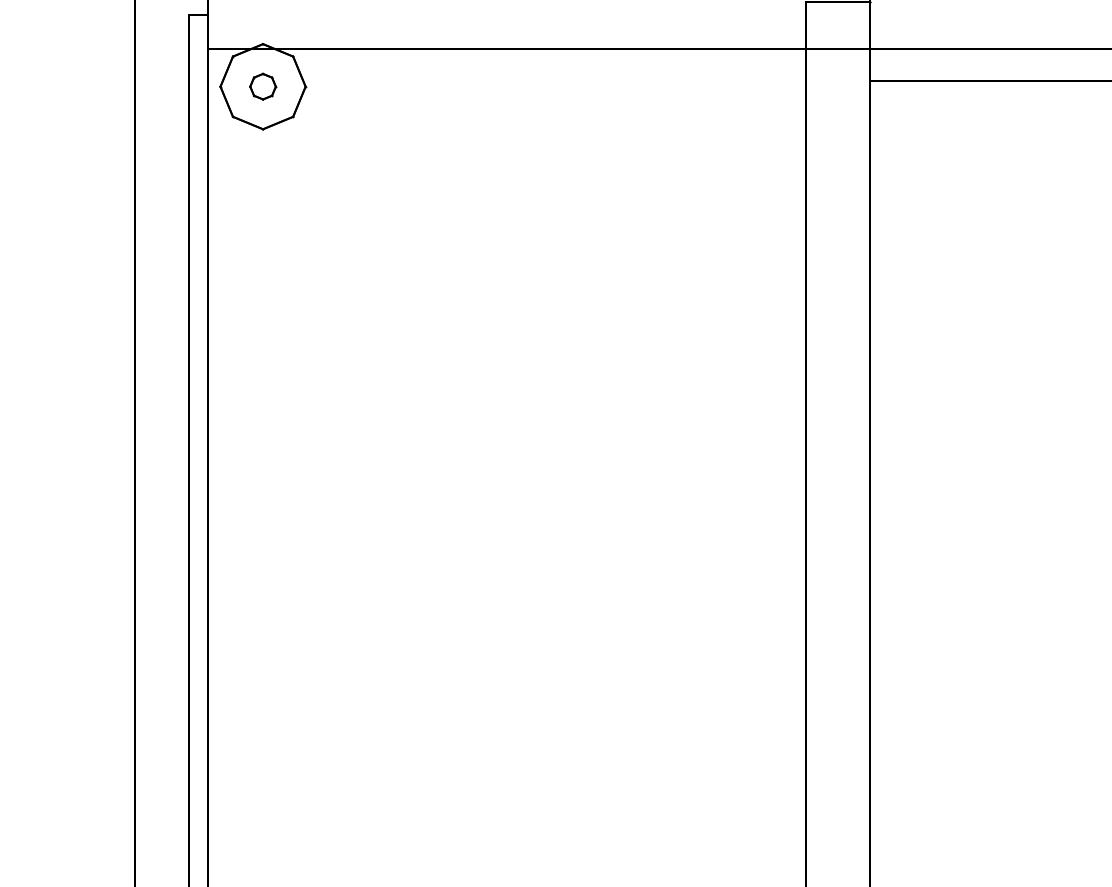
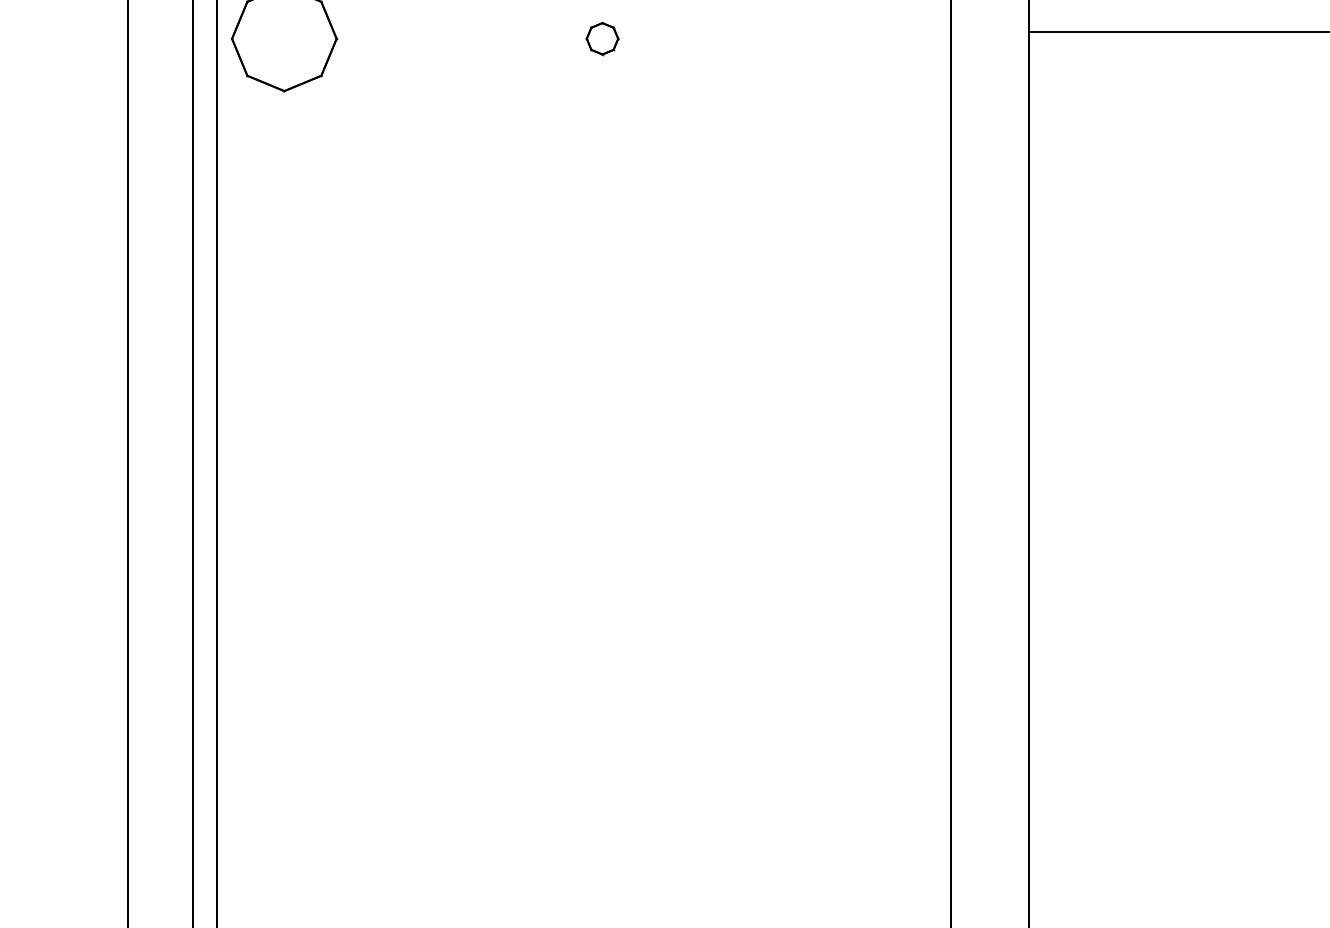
part: (263, 86) -> (603, 38), moved

